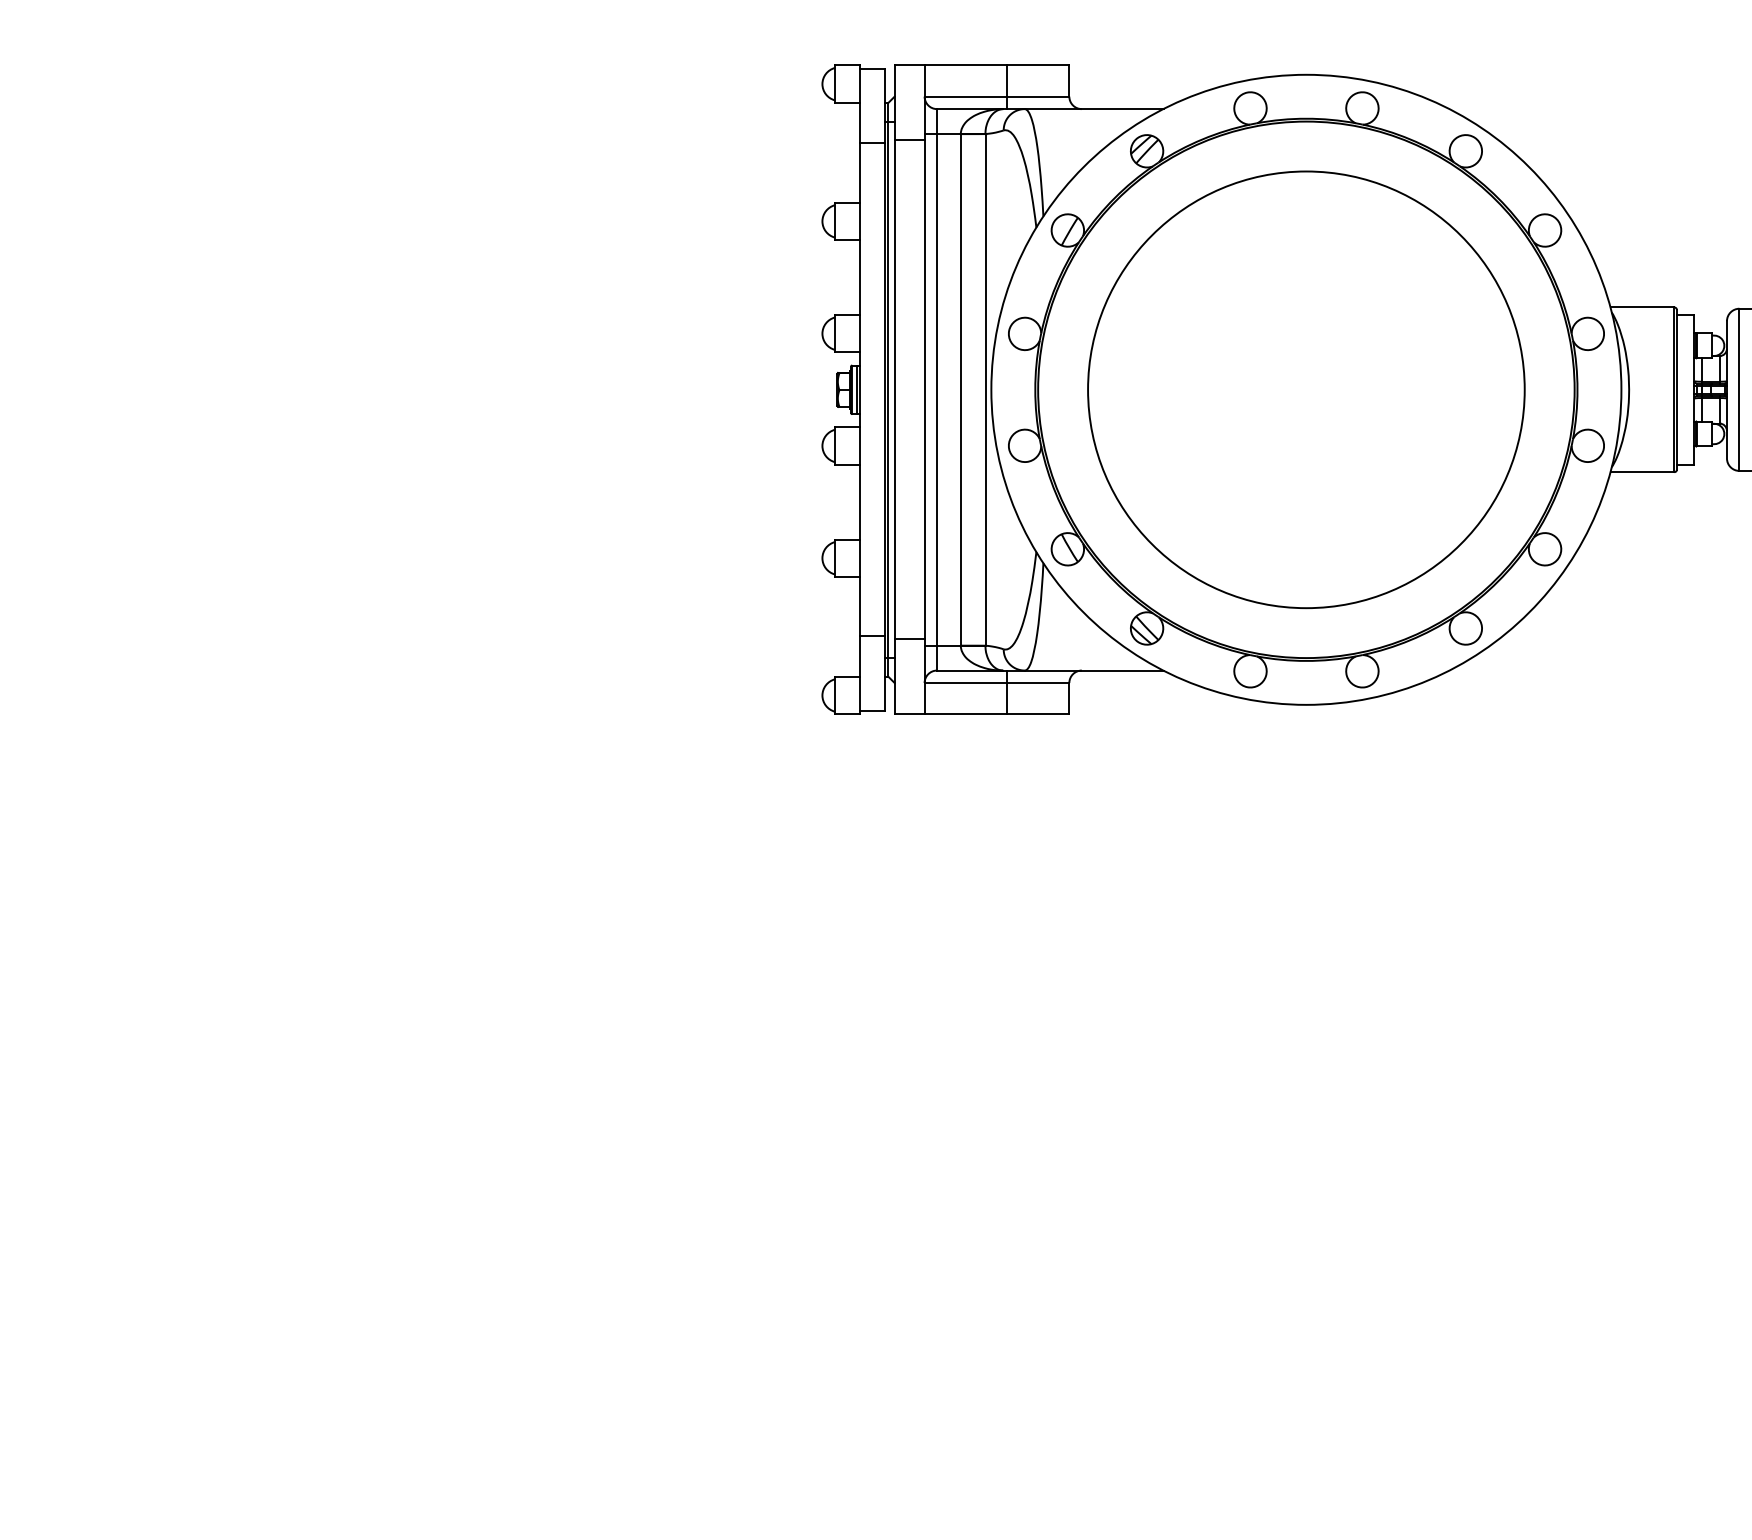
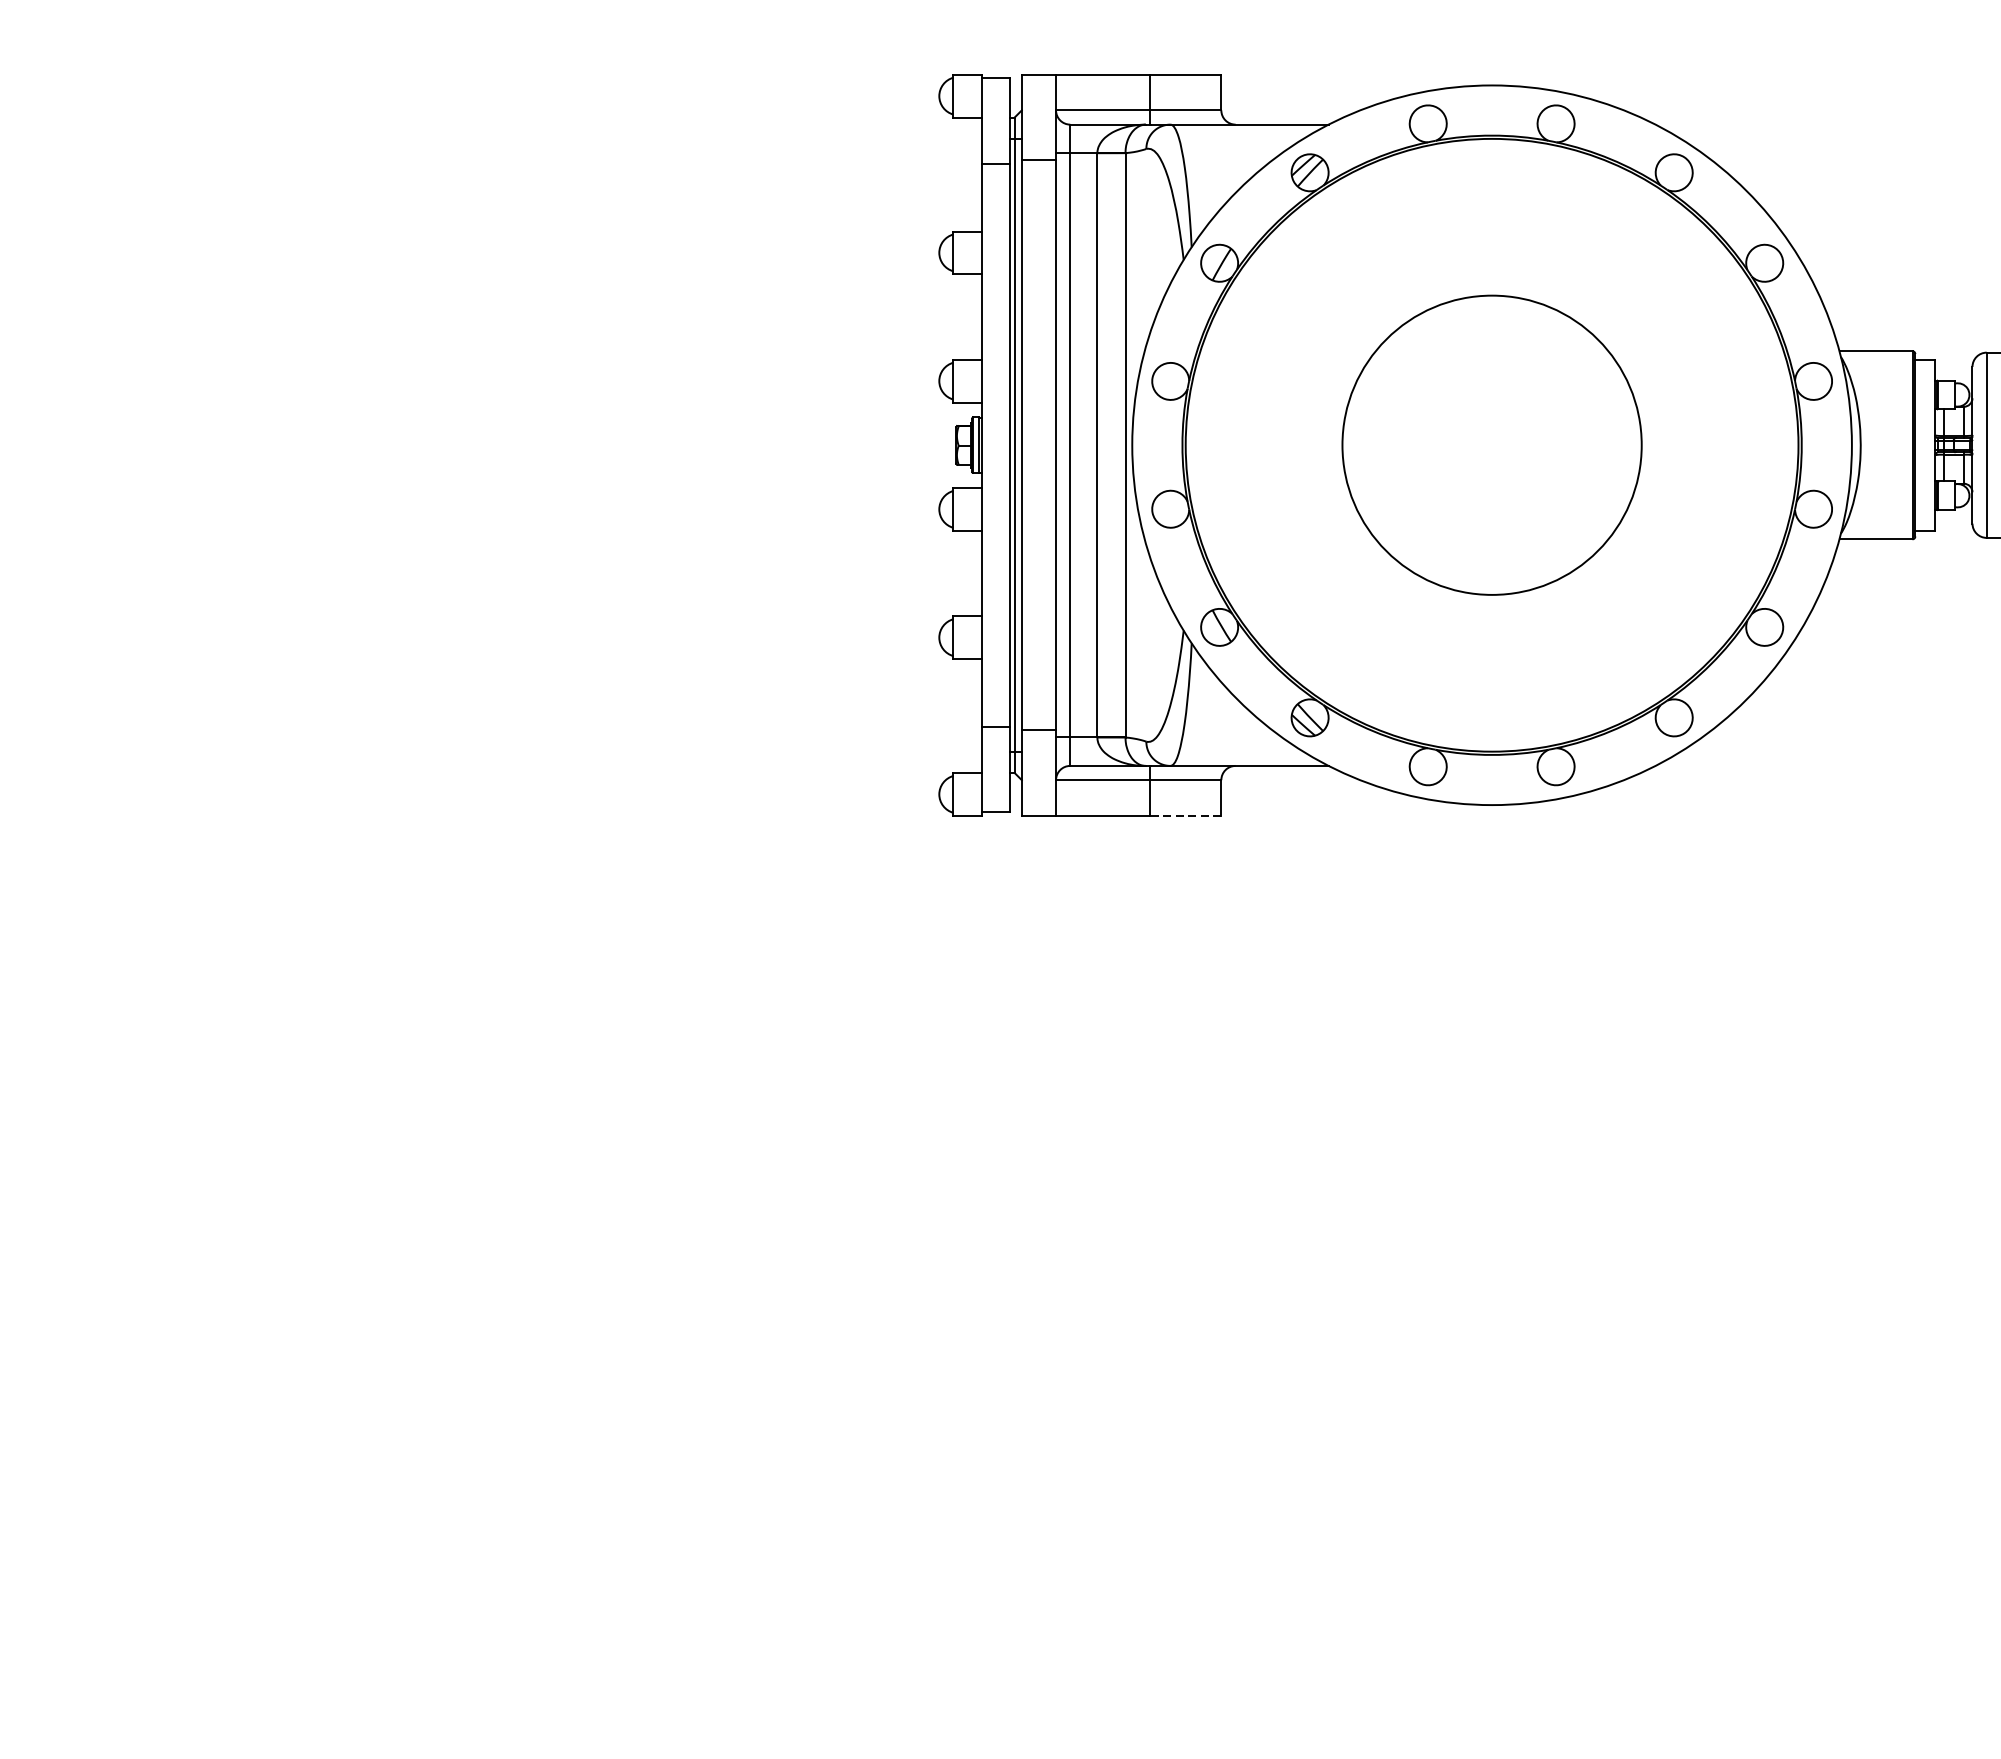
circle: (1306, 389) -> (1492, 444), size x0.6
line: (1037, 714) -> (1184, 816), solid -> dashed

